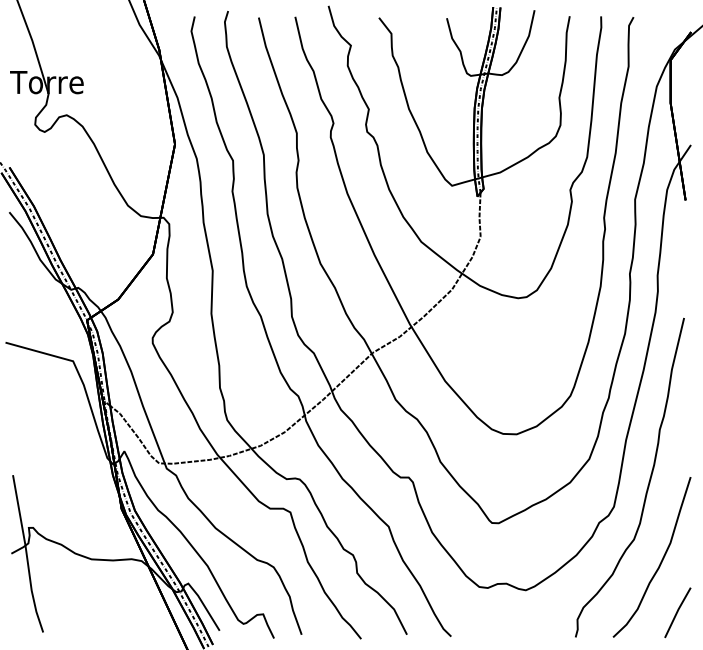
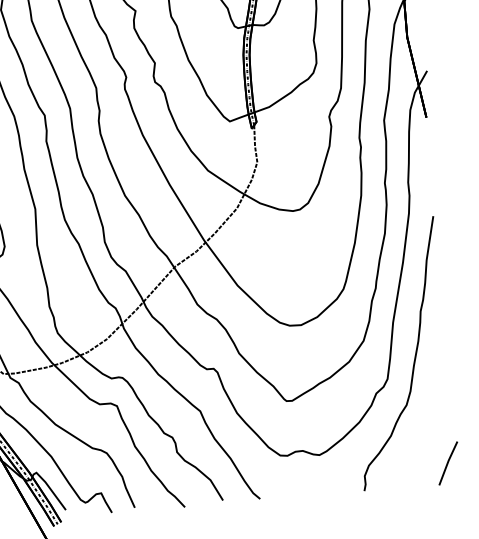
curve: (660, 561) -> (430, 421), removed

